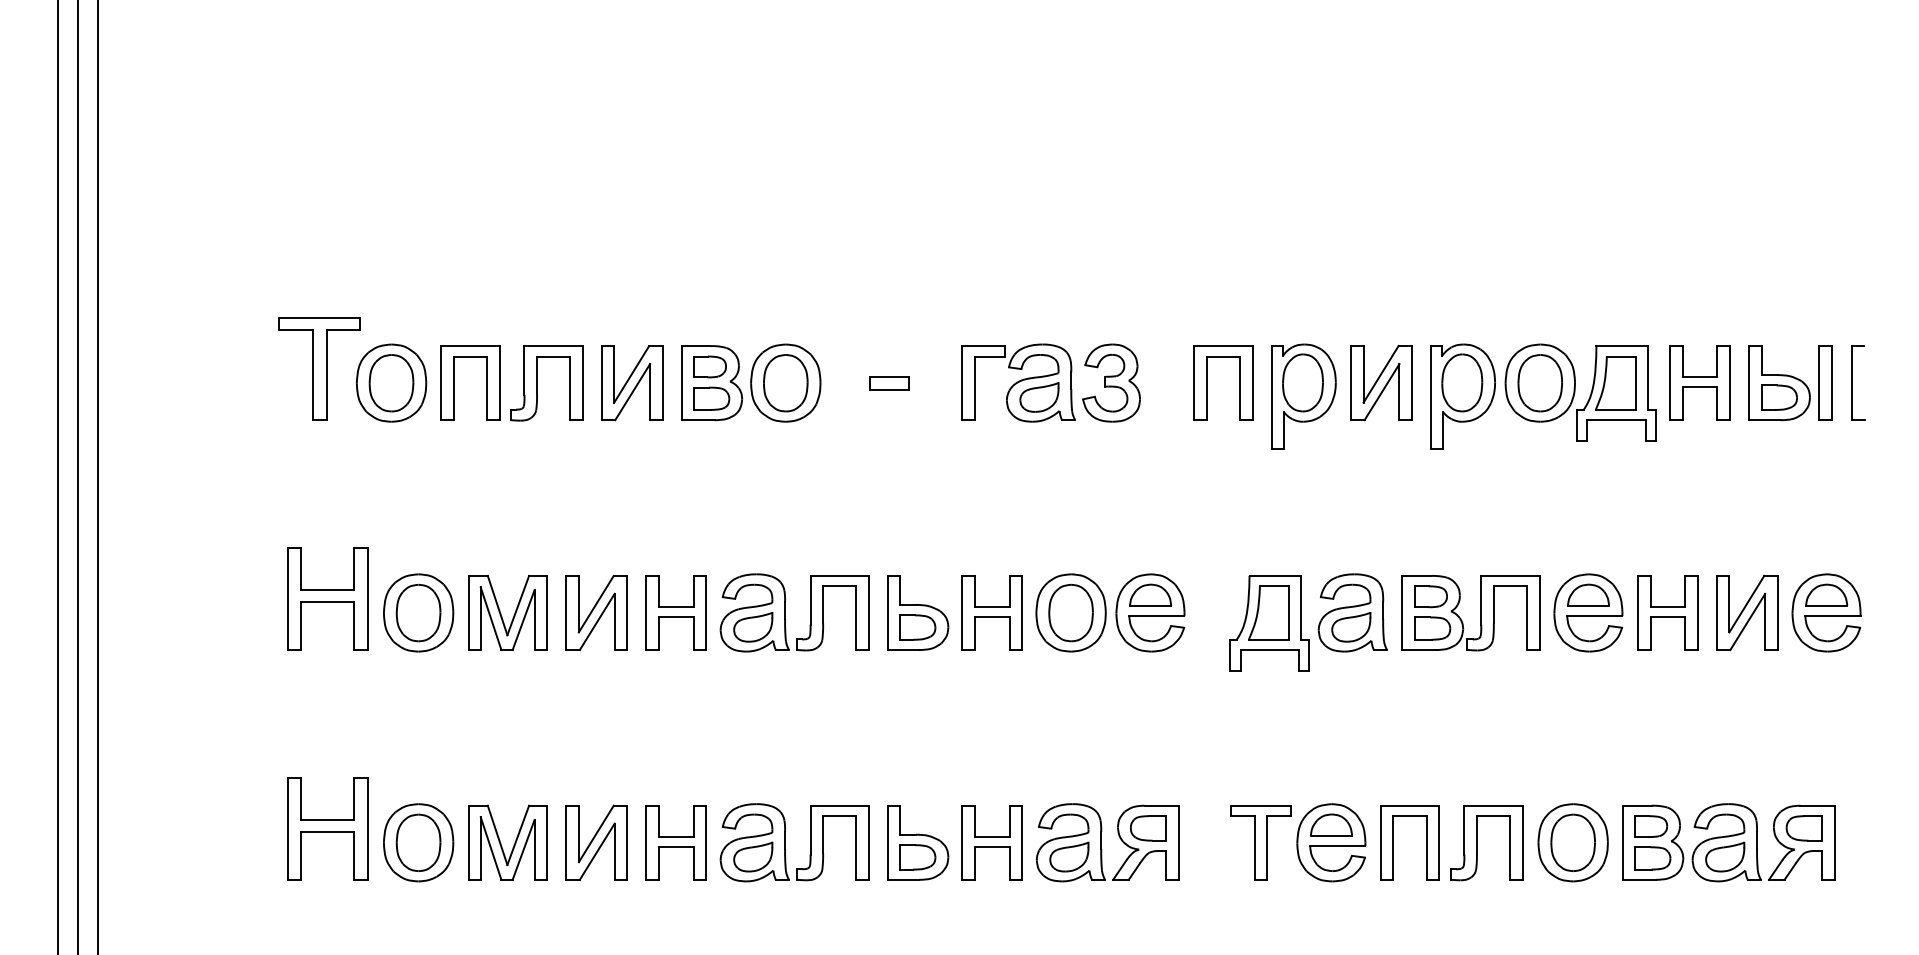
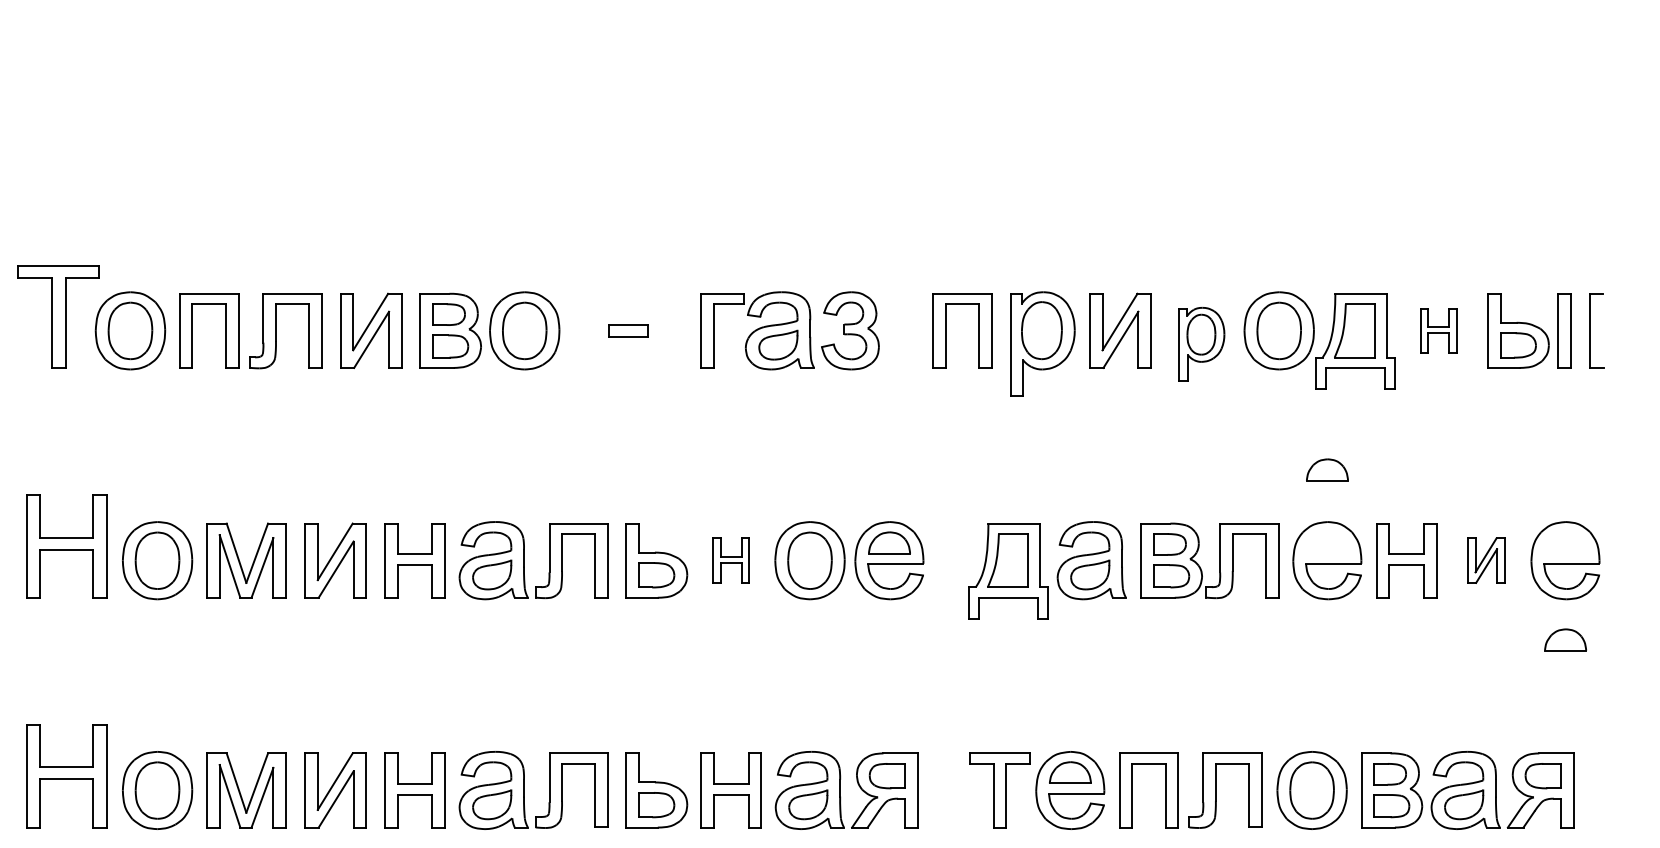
part: (1699, 382) -> (1438, 330), size x0.6
part: (1462, 396) -> (1201, 344), size x0.7
part: (1588, 594) -> (1327, 469), moved
part: (1826, 594) -> (1565, 639), moved
part: (991, 612) -> (730, 560), size x0.6
part: (1747, 612) -> (1486, 560), size x0.6

